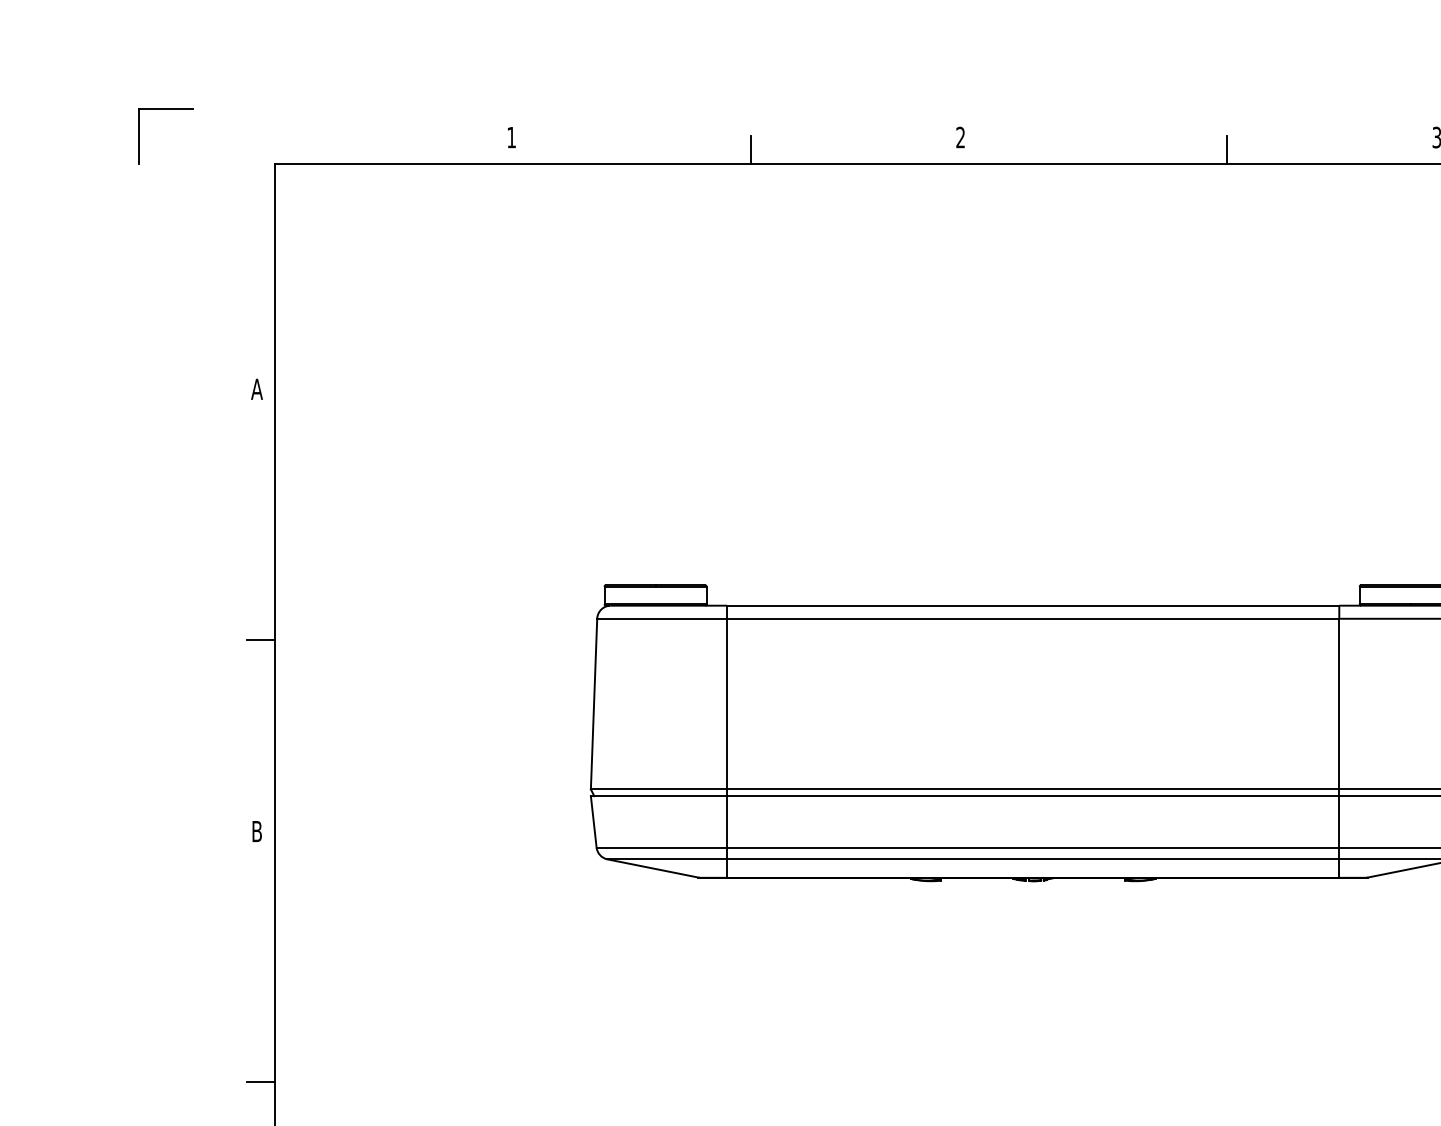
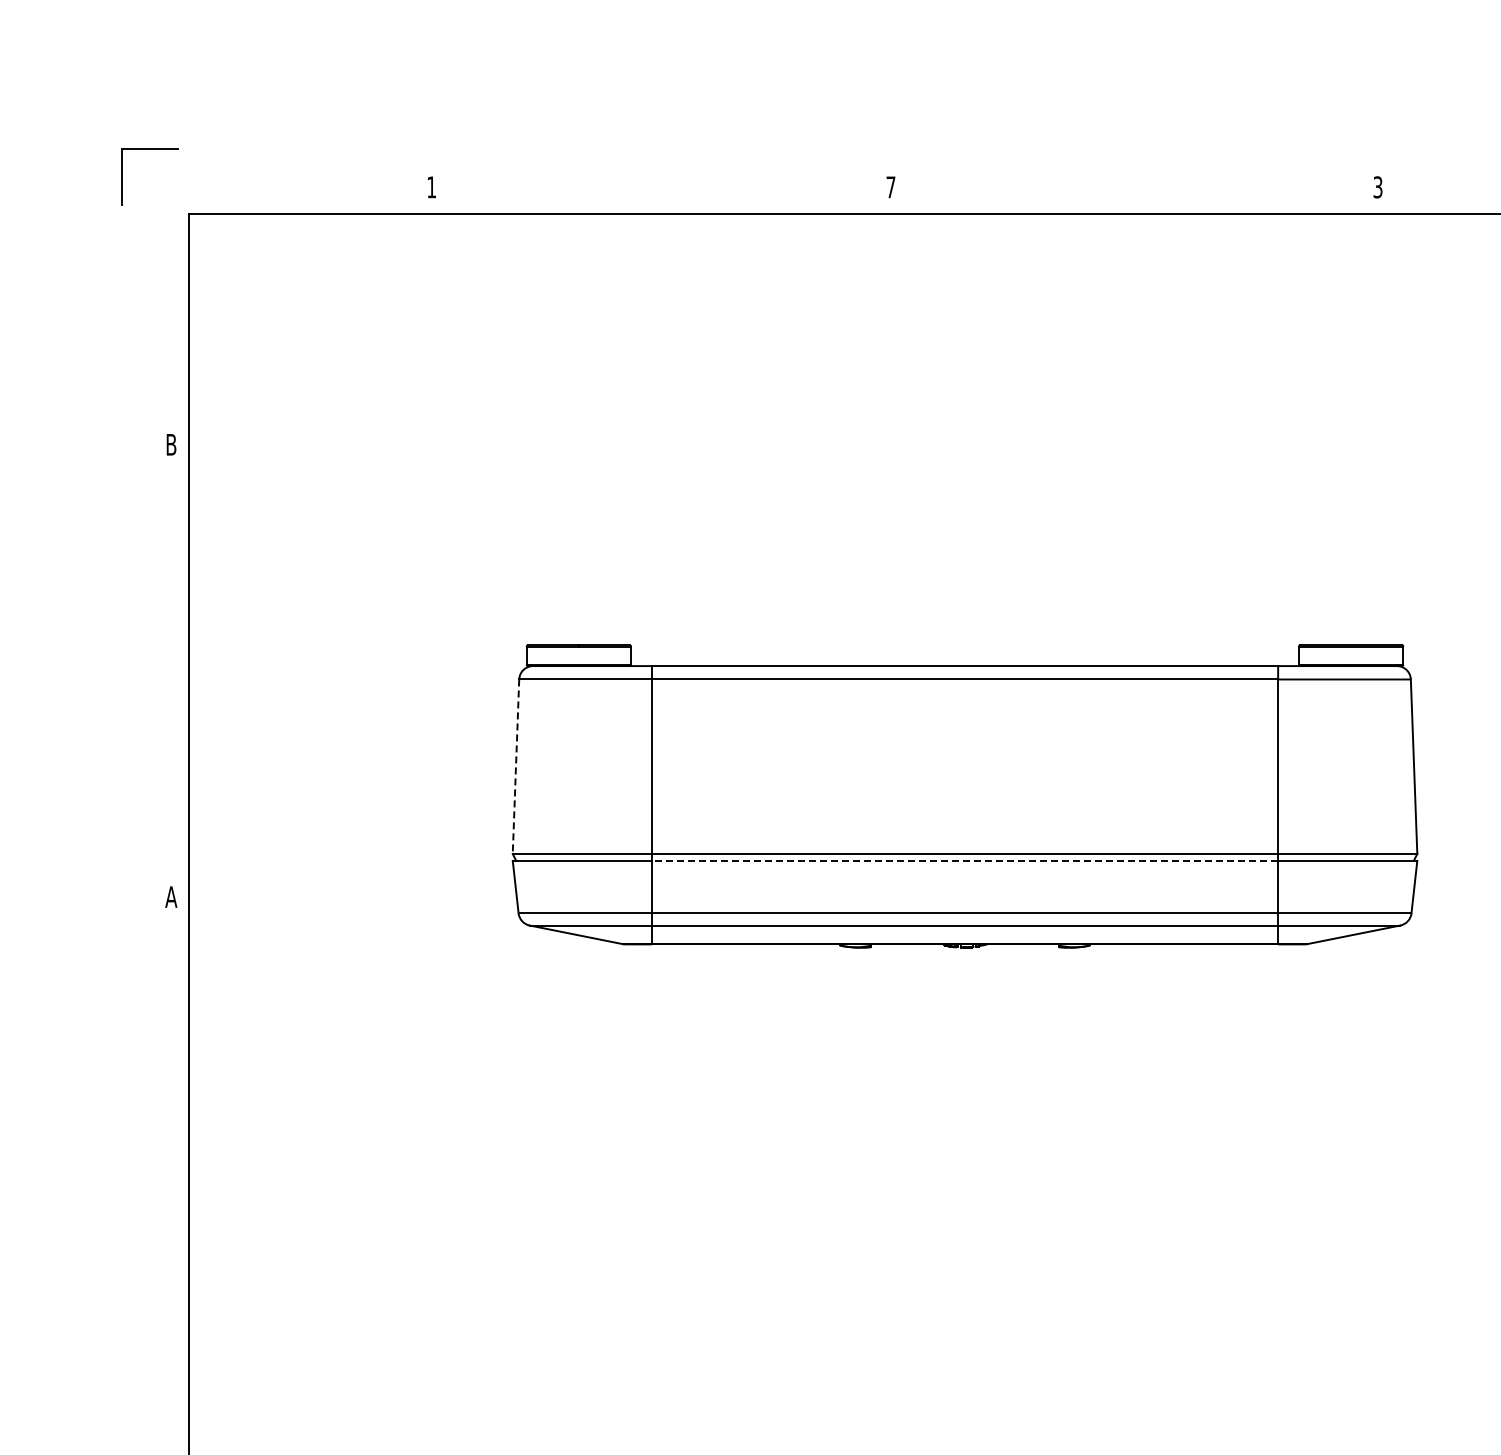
part: (165, 109) -> (149, 149), moved
text: (960, 137) -> (890, 187), 2 -> 7
line: (750, 149) -> (676, 199), removed
line: (1227, 149) -> (1163, 199), removed
text: (257, 389) -> (171, 444), A -> B
line: (261, 640) -> (175, 701), removed
line: (593, 704) -> (515, 767), solid -> dashed
line: (1032, 795) -> (964, 860), solid -> dashed
text: (257, 830) -> (171, 896), B -> A
line: (261, 1082) -> (175, 1153), removed

